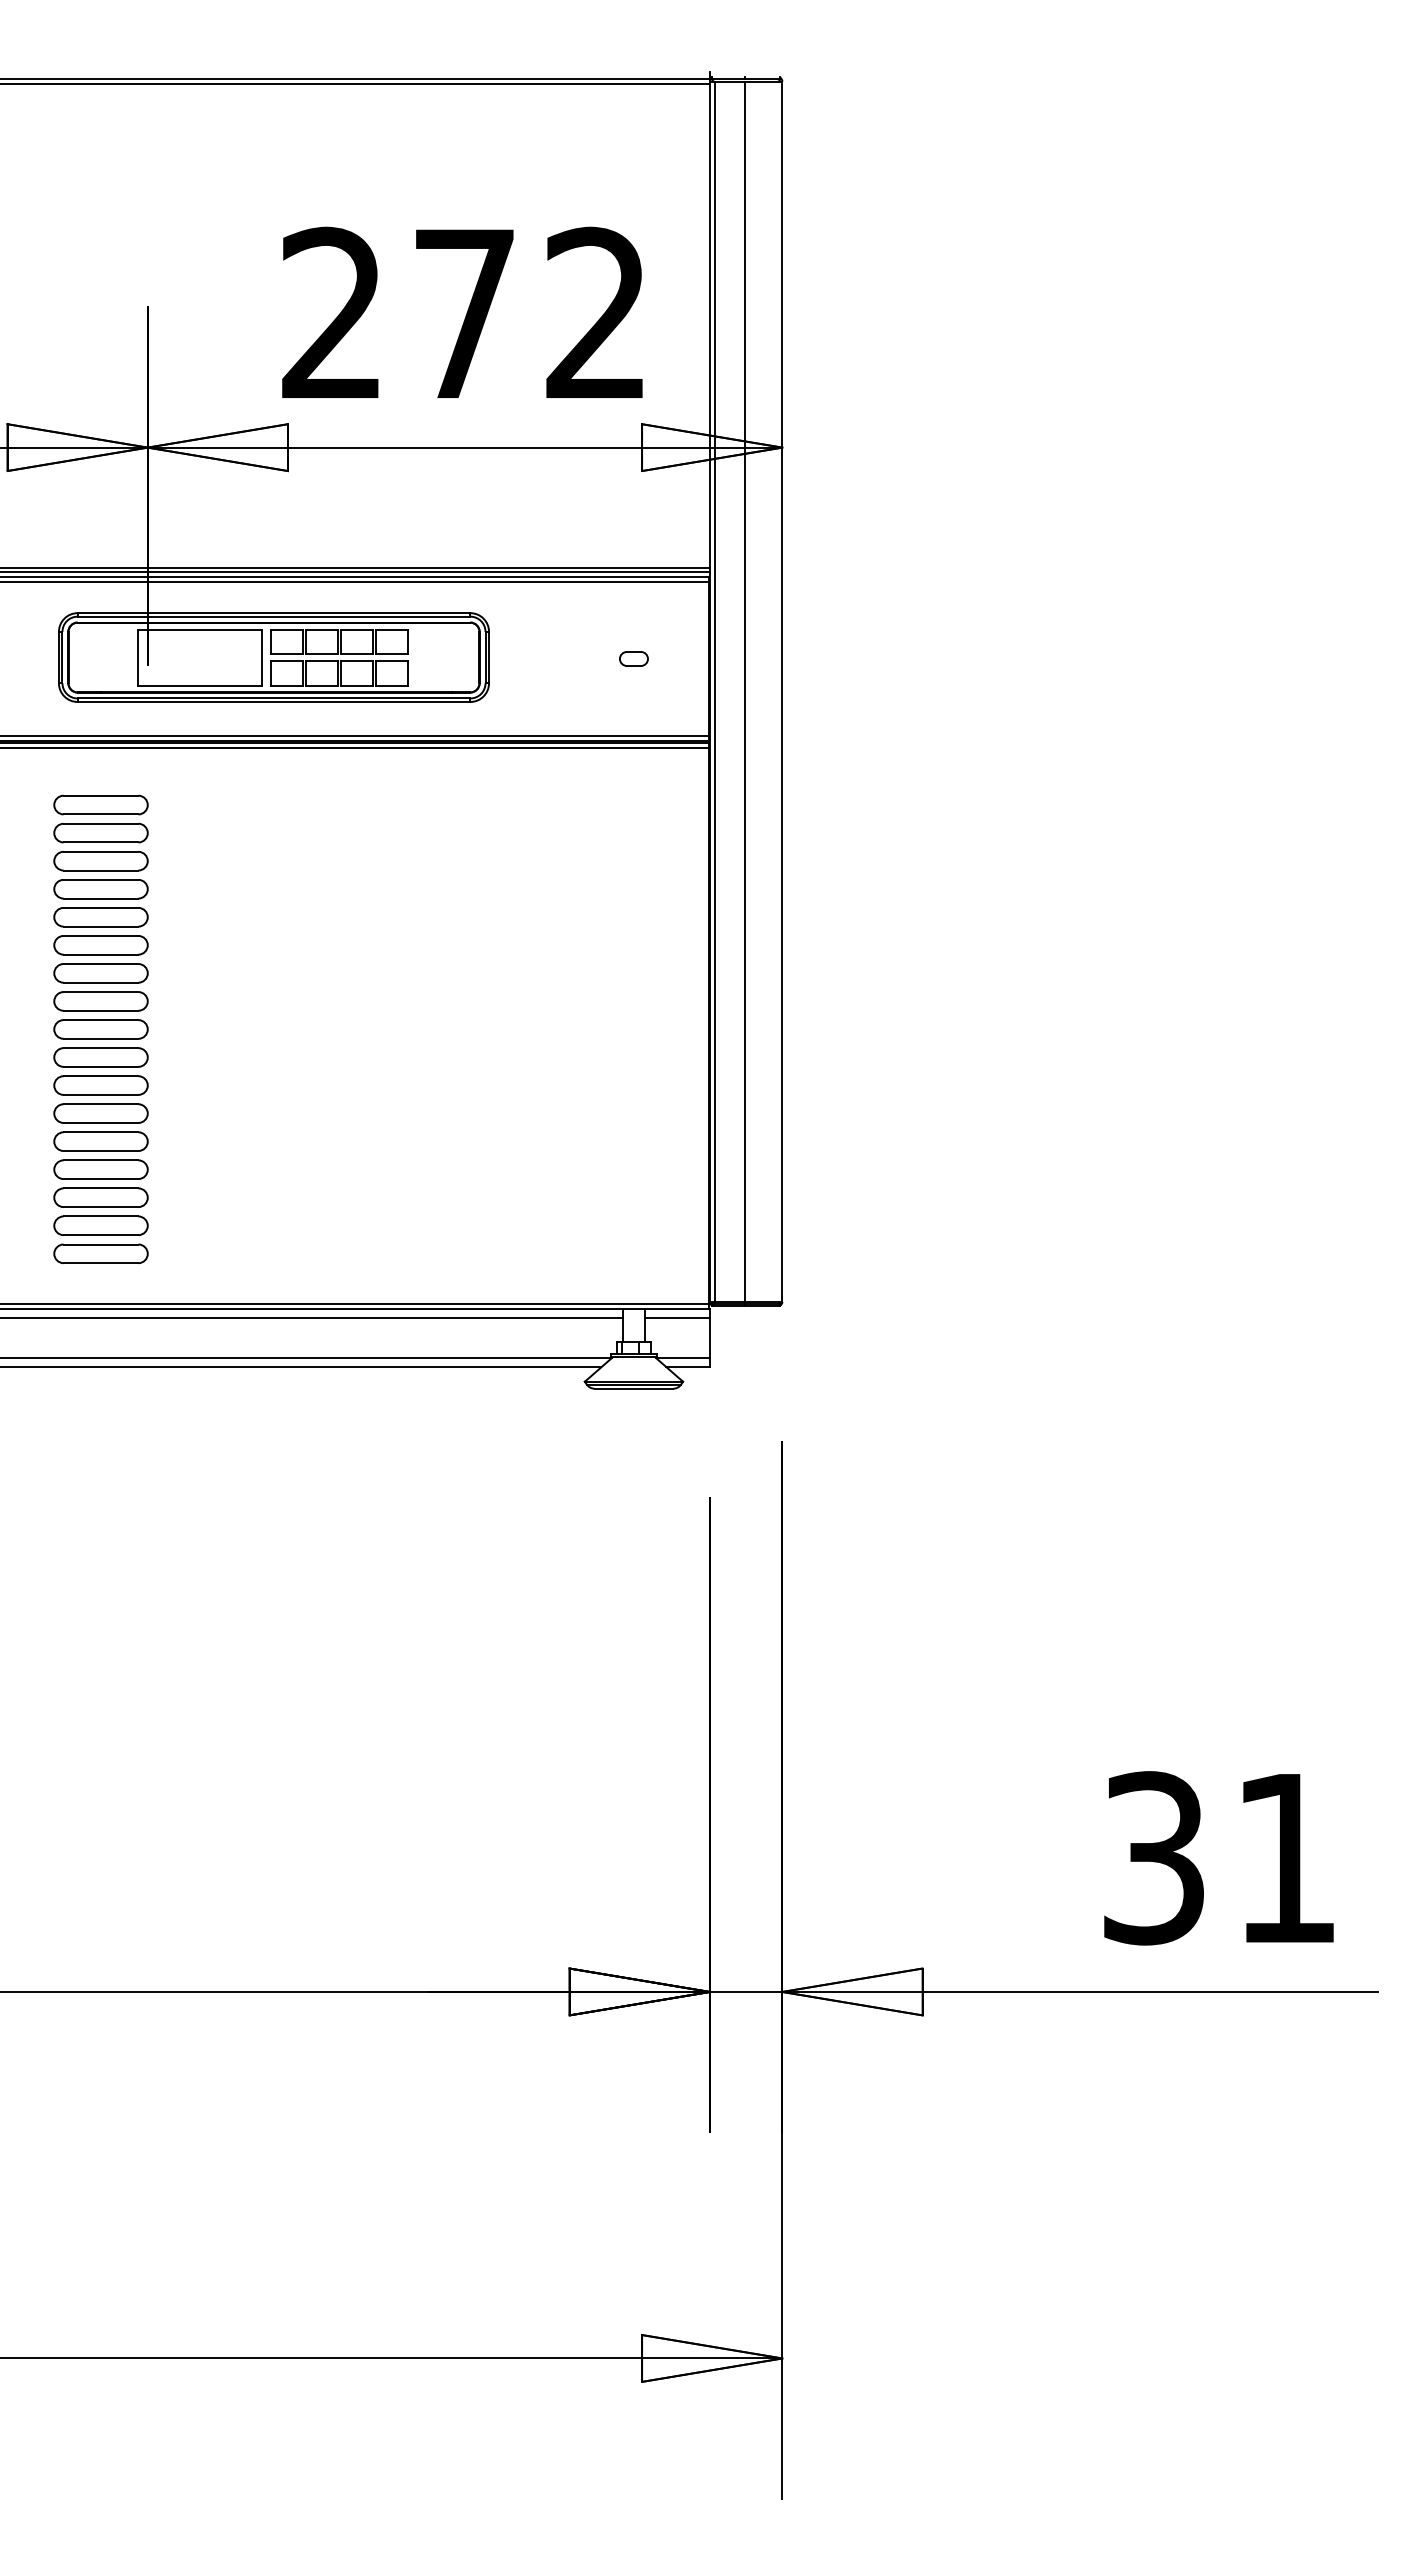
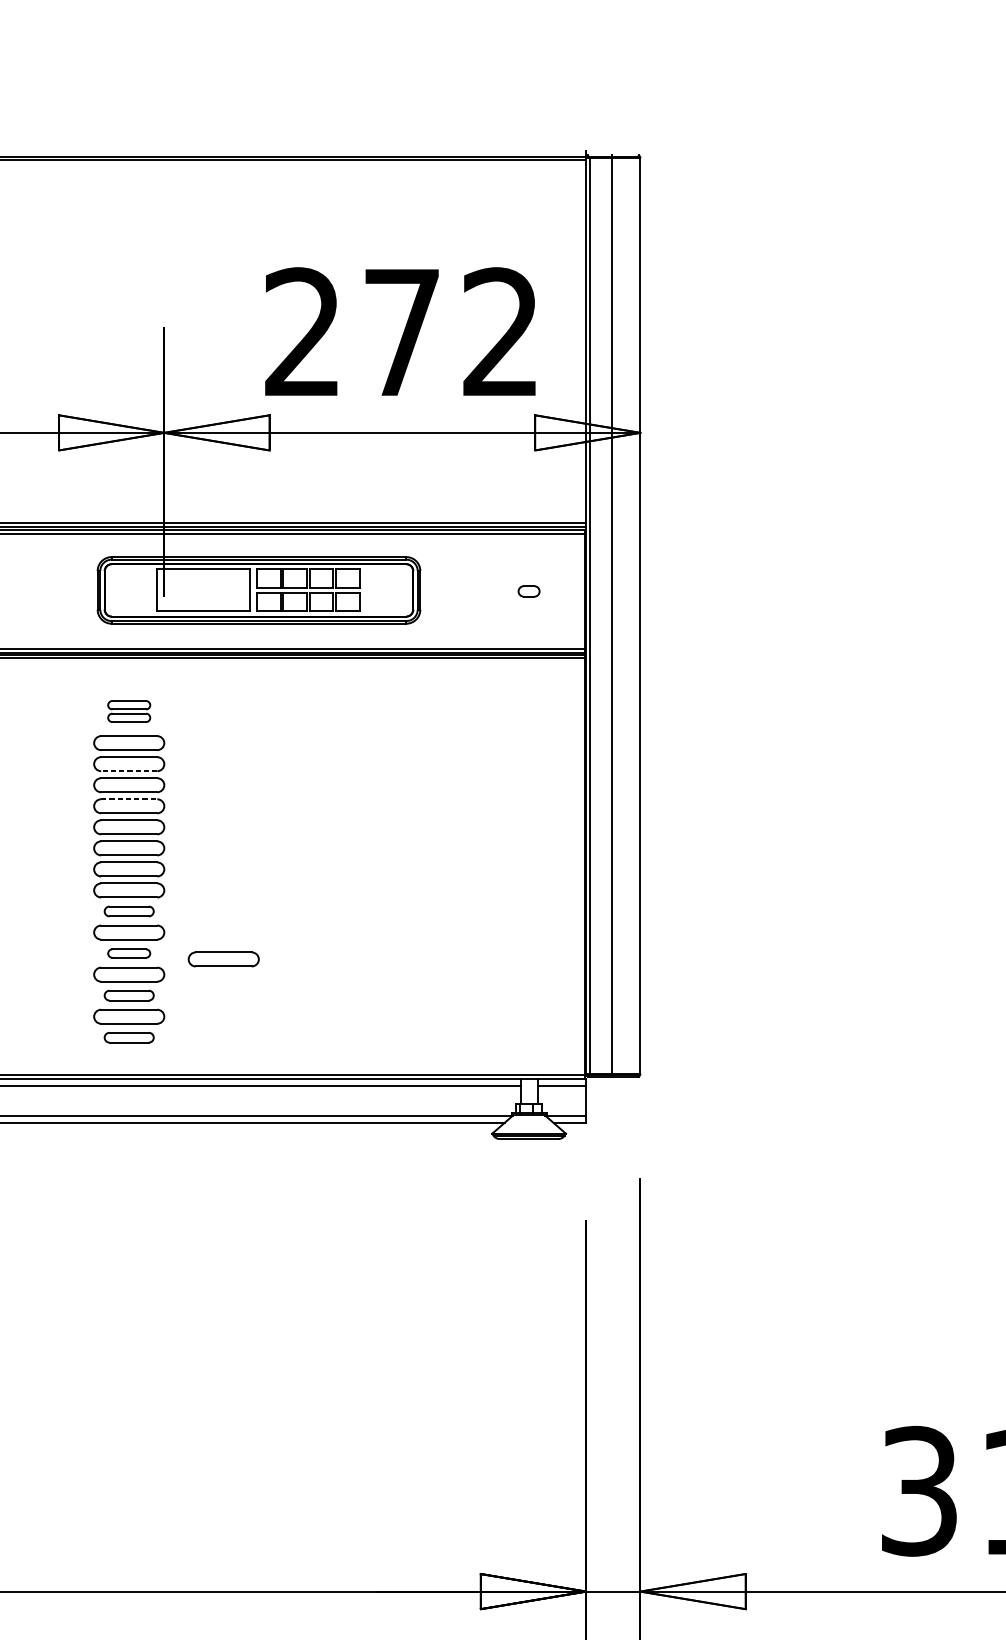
part: (100, 818) -> (128, 711), size x0.6
line: (100, 898) -> (128, 771), solid -> dashed
line: (101, 935) -> (129, 798), solid -> dashed
part: (100, 1085) -> (128, 911), size x0.7
part: (100, 1141) -> (128, 953), size x0.6
part: (226, 1149) -> (223, 959), added
part: (100, 1197) -> (128, 995), size x0.7
part: (100, 1253) -> (128, 1037), size x0.7

